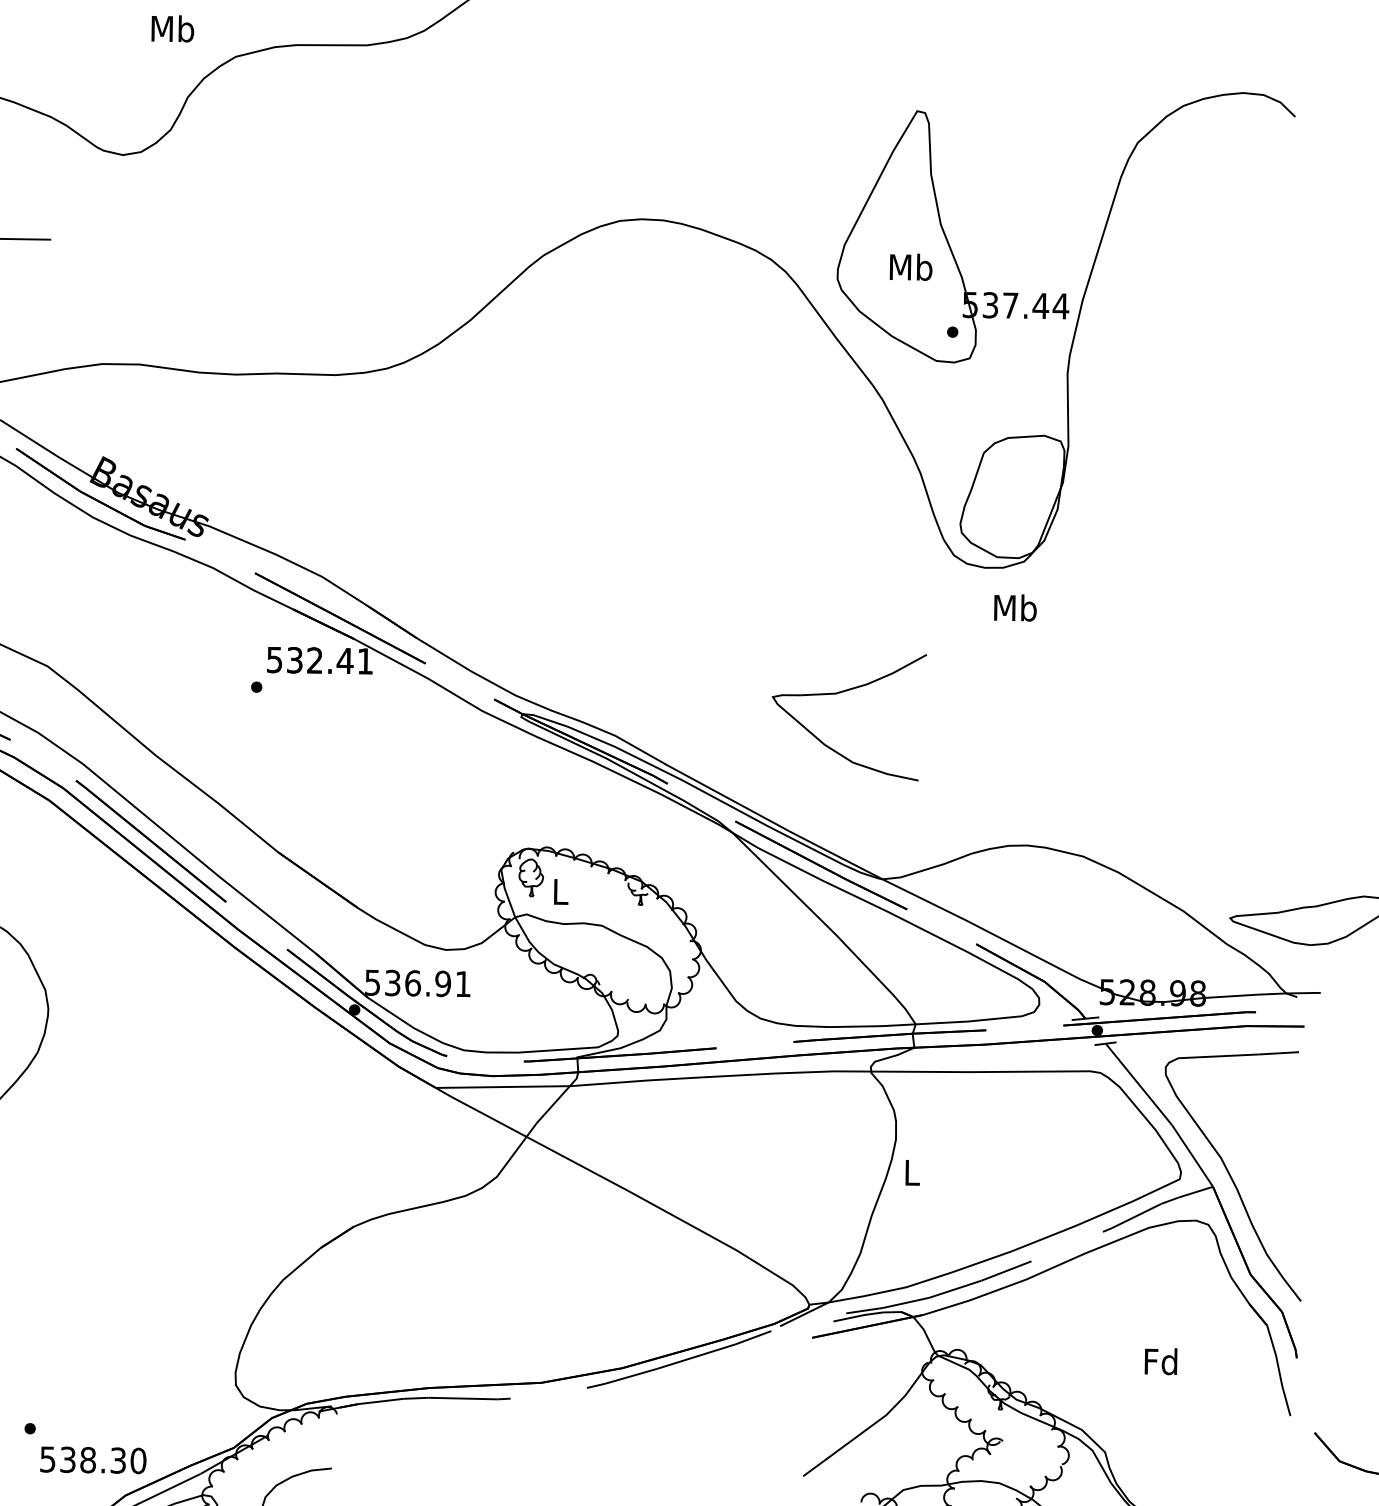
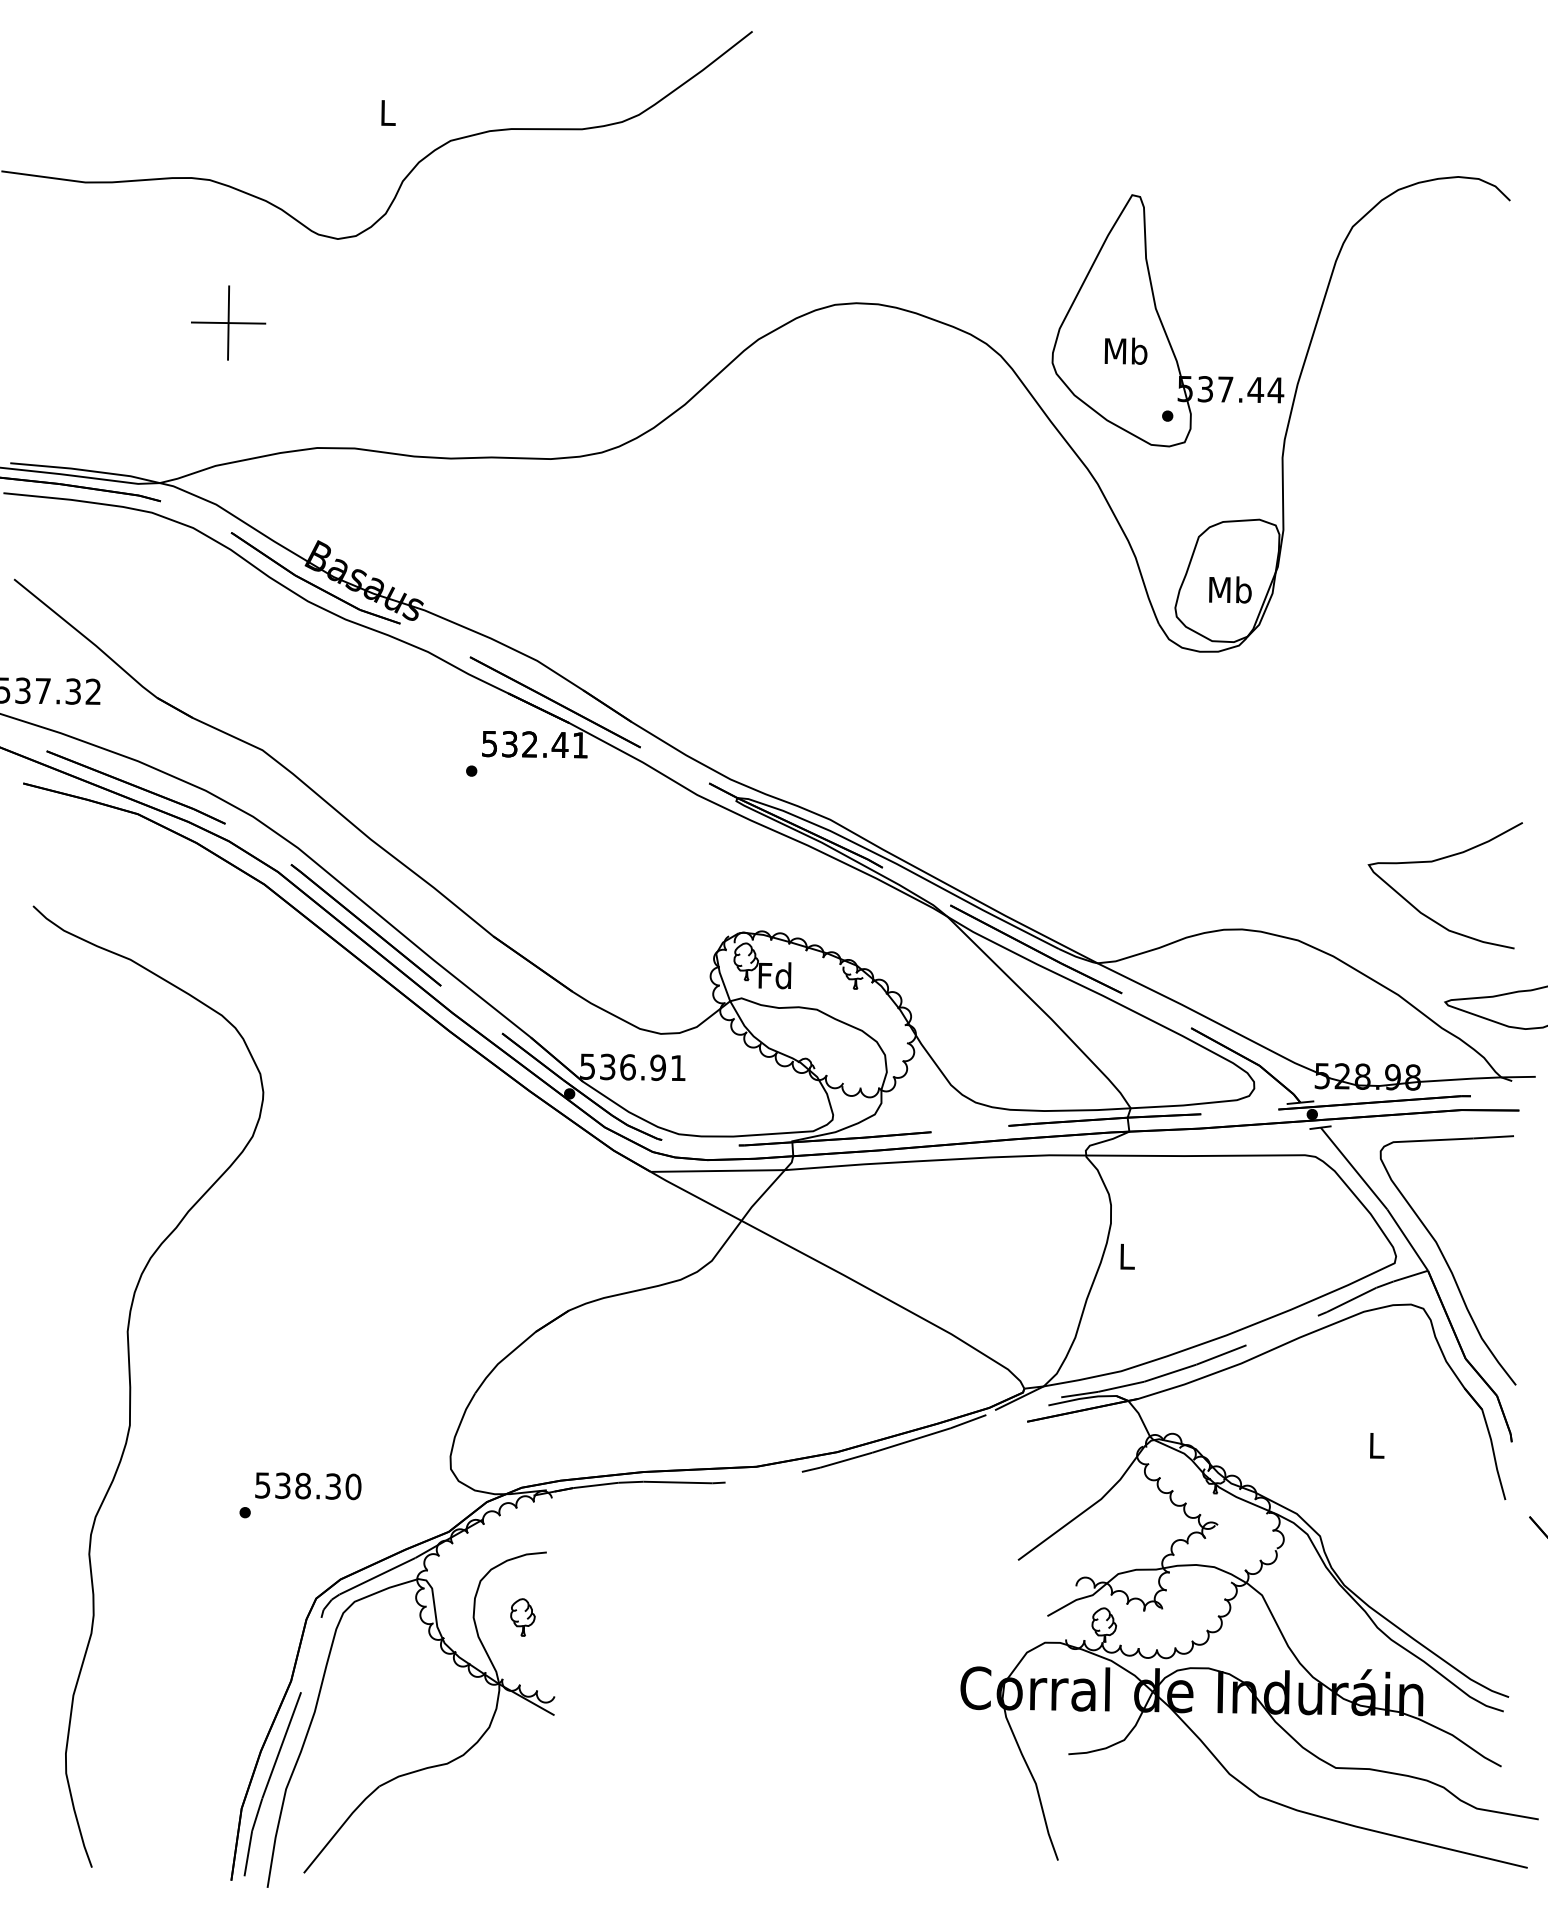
text: (172, 28) -> (387, 112), Mb -> L
line: (13, 238) -> (228, 322), added
text: (1015, 607) -> (1230, 589), moved
curve: (840, 693) -> (1436, 861), moved
text: (559, 891) -> (774, 975), L -> Fd
text: (1160, 1361) -> (1375, 1445), Fd -> L
text: (93, 1460) -> (308, 1486), moved

